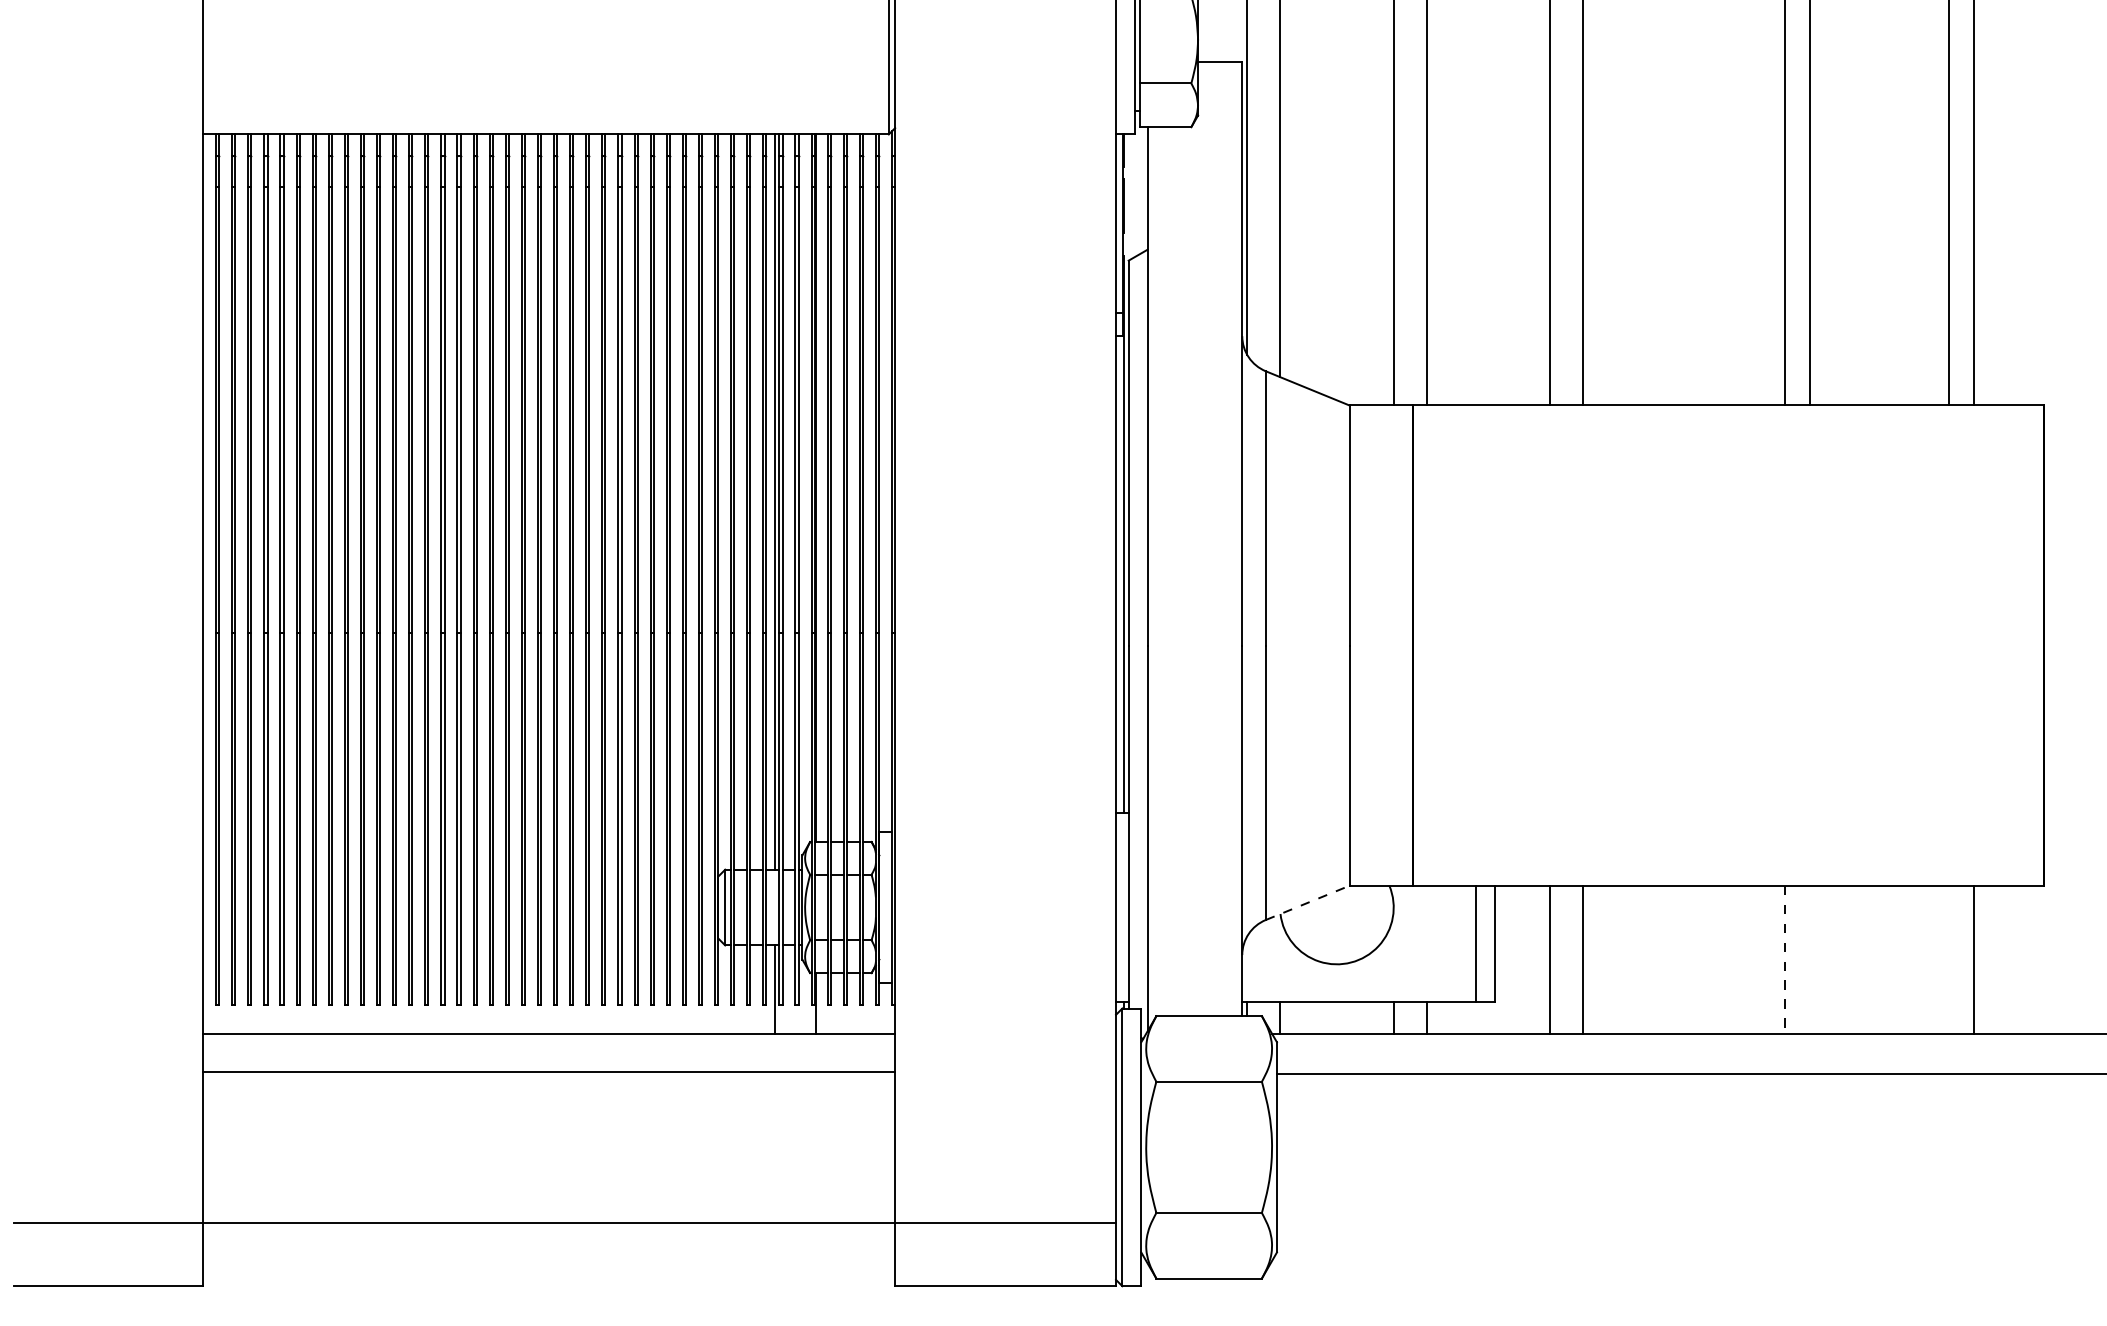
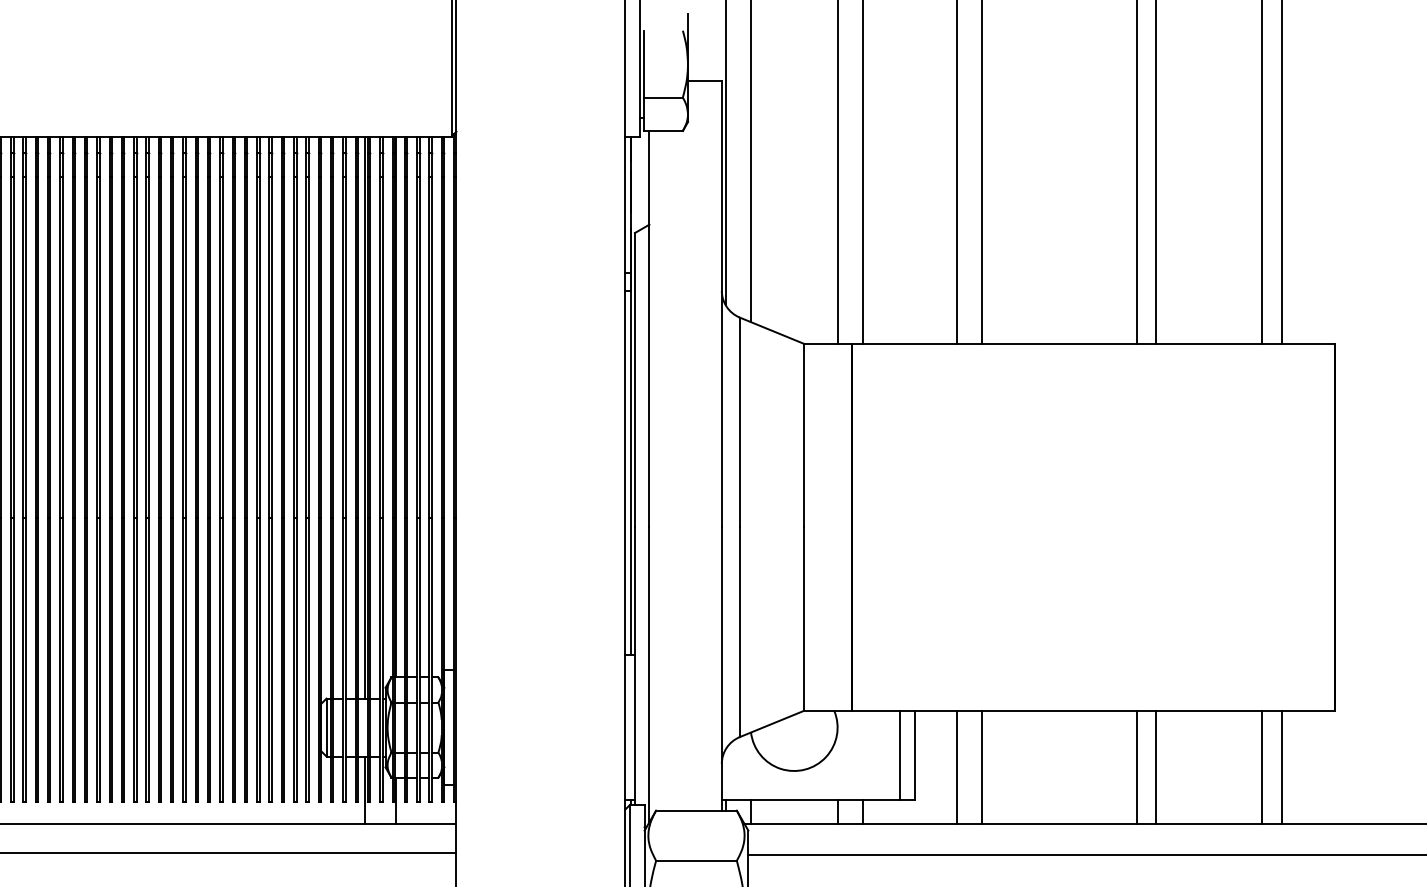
line: (1308, 902) -> (772, 723), dashed -> solid
line: (1785, 959) -> (1137, 767), dashed -> solid
line: (1810, 959) -> (1156, 767), added
line: (1949, 959) -> (1262, 767), added

